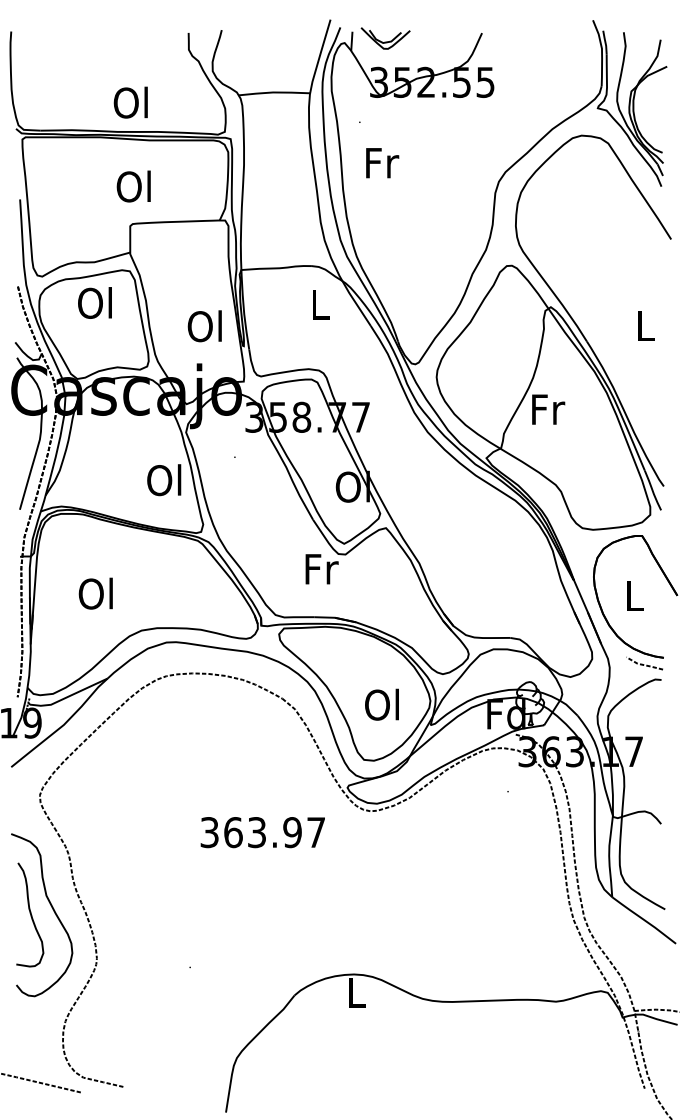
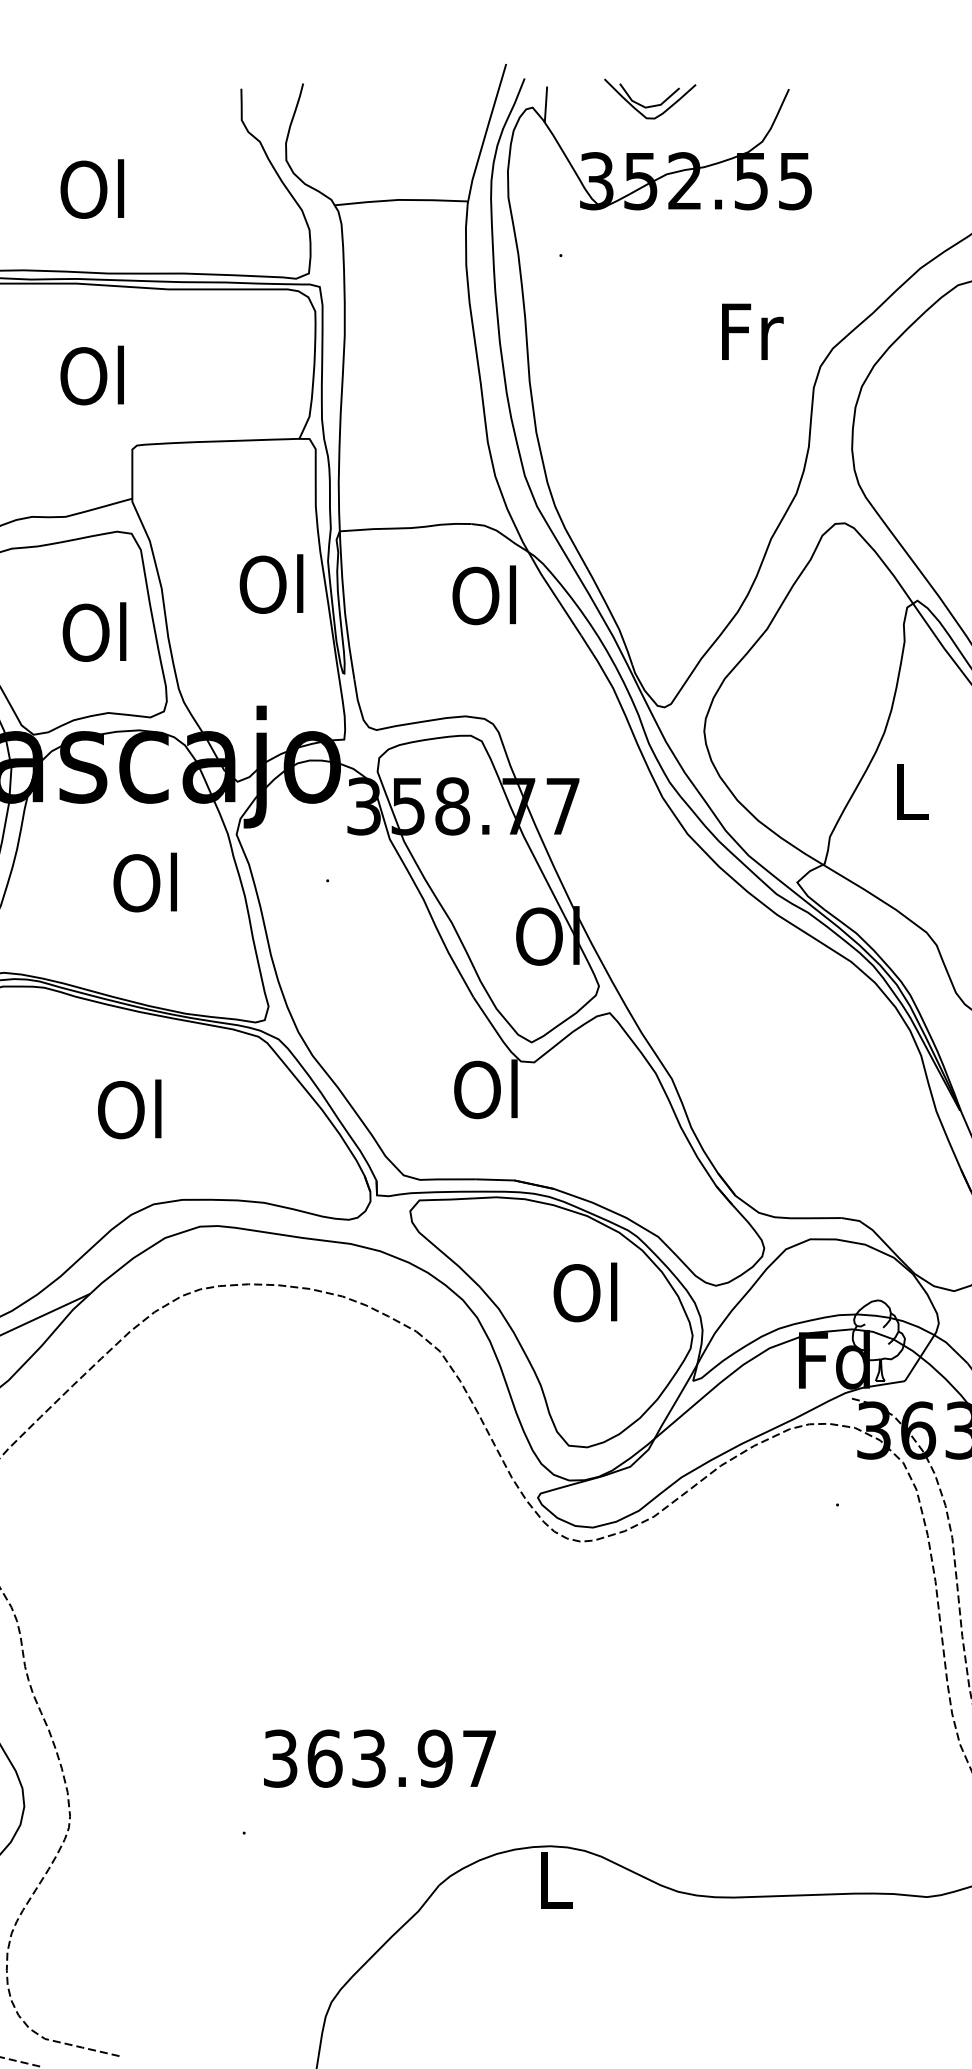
part: (385, 38) -> (649, 99), moved
text: (130, 102) -> (91, 188), moved
text: (382, 163) -> (752, 332), moved
text: (133, 186) -> (91, 375), moved
text: (94, 302) -> (93, 631), moved
text: (318, 304) -> (483, 595), L -> Ol
text: (204, 326) -> (270, 584), moved
text: (548, 409) -> (913, 791), Fr -> L
text: (164, 480) -> (145, 883), moved
text: (320, 568) -> (487, 1088), Fr -> Ol
text: (95, 593) -> (129, 1108), moved
text: (381, 704) -> (584, 1291), moved
text: (262, 832) -> (379, 1758), moved

